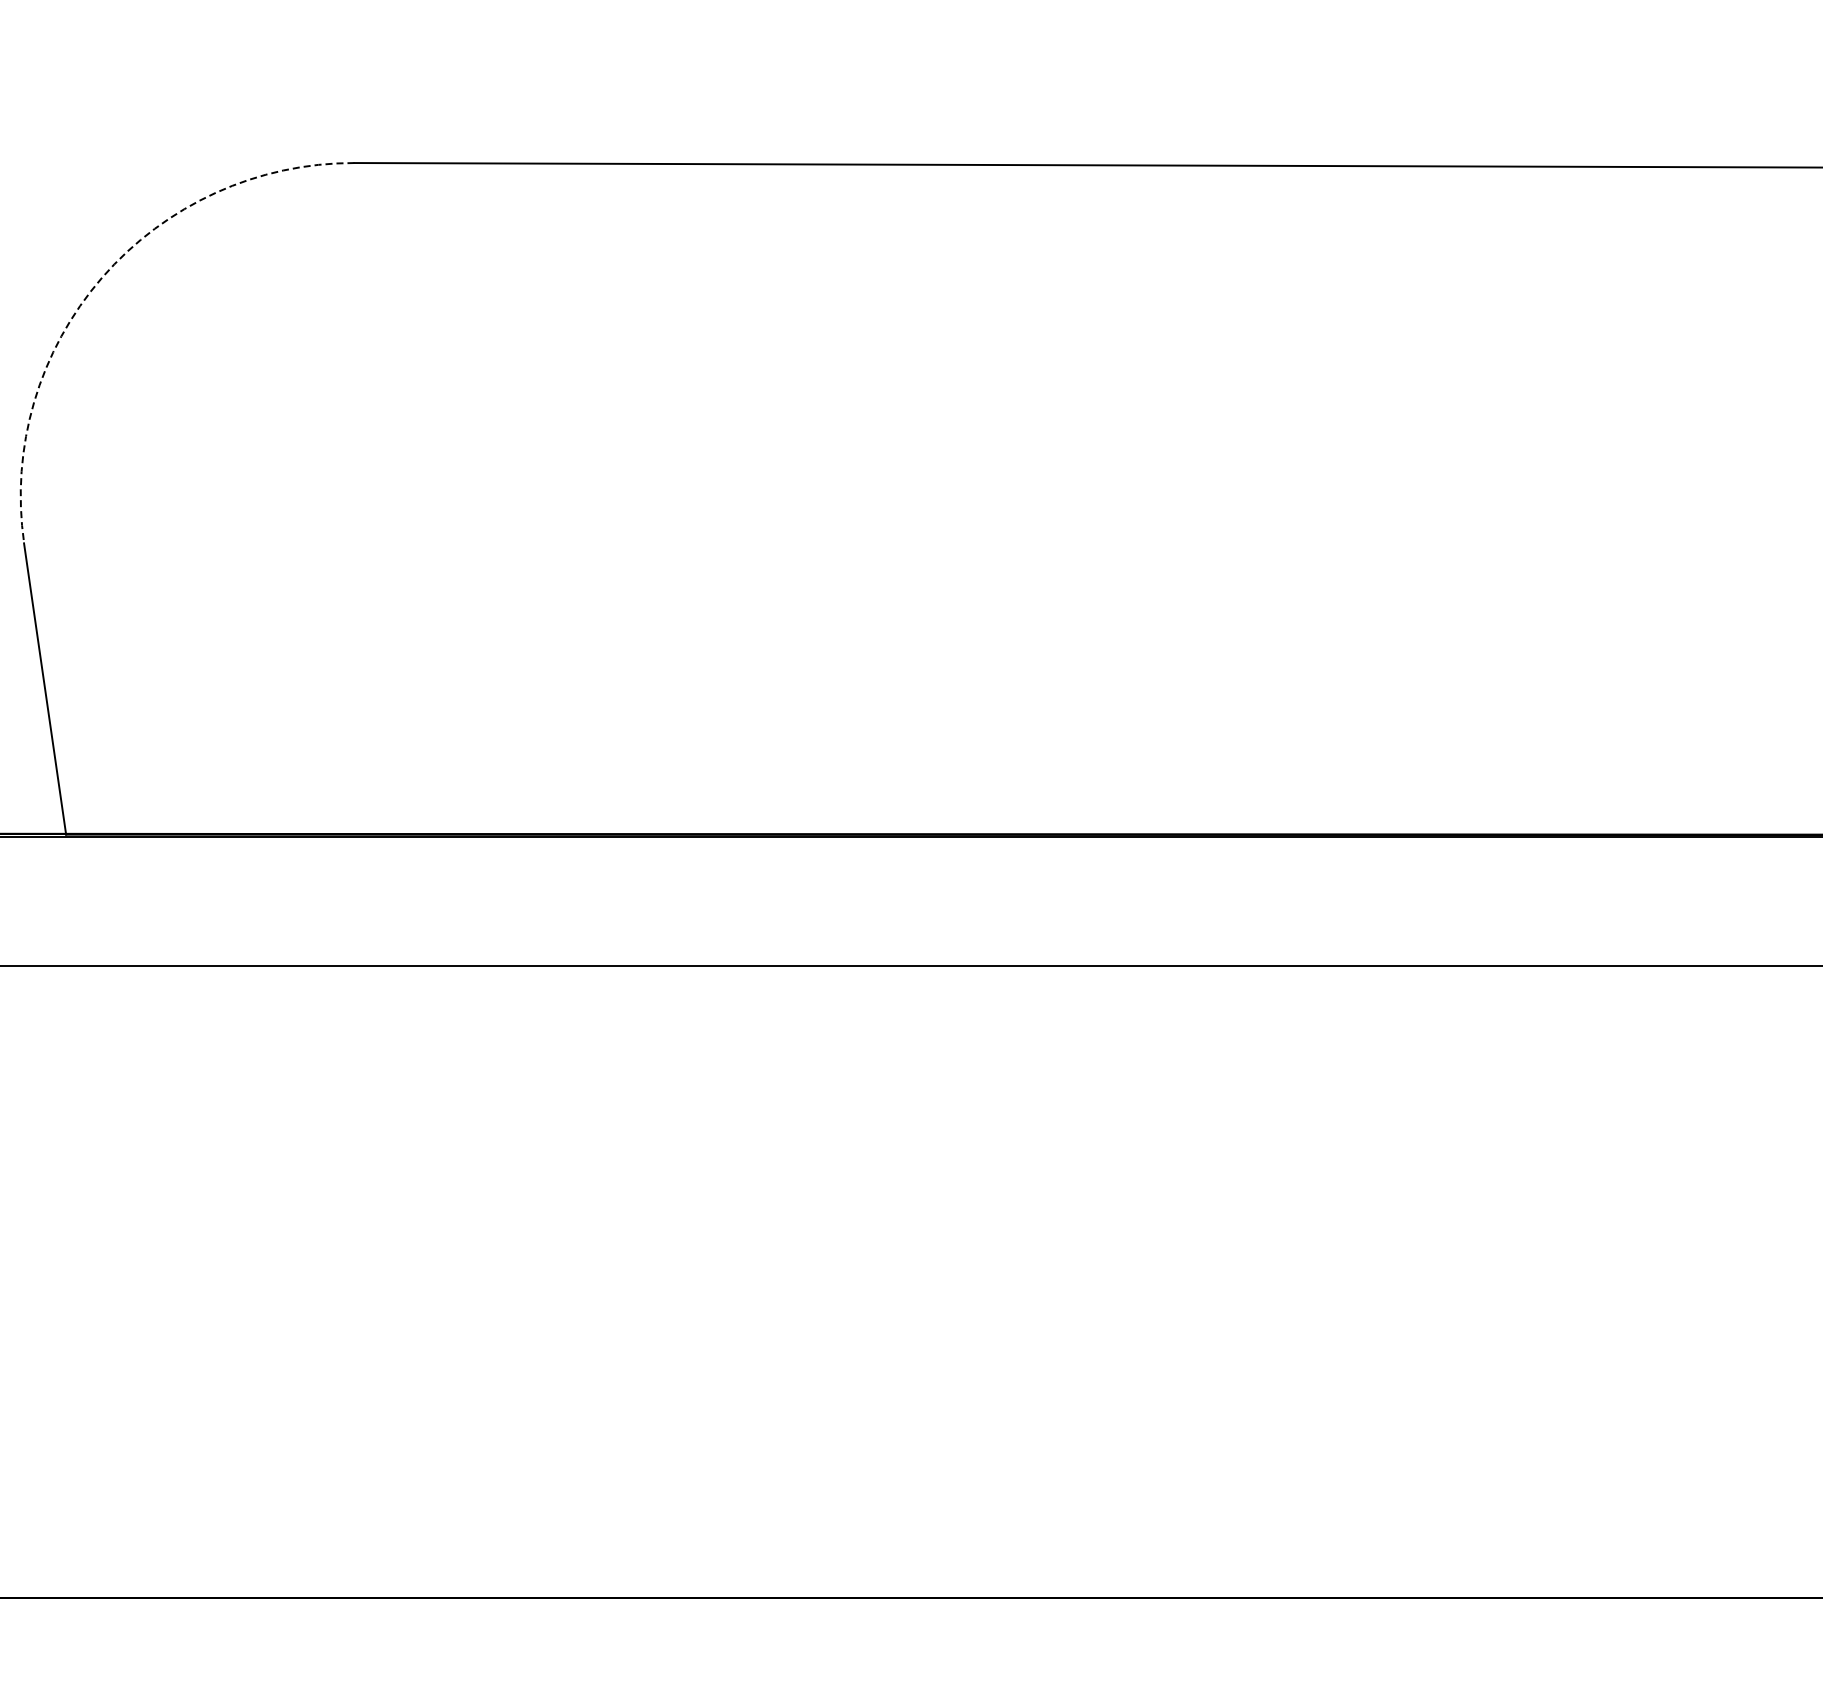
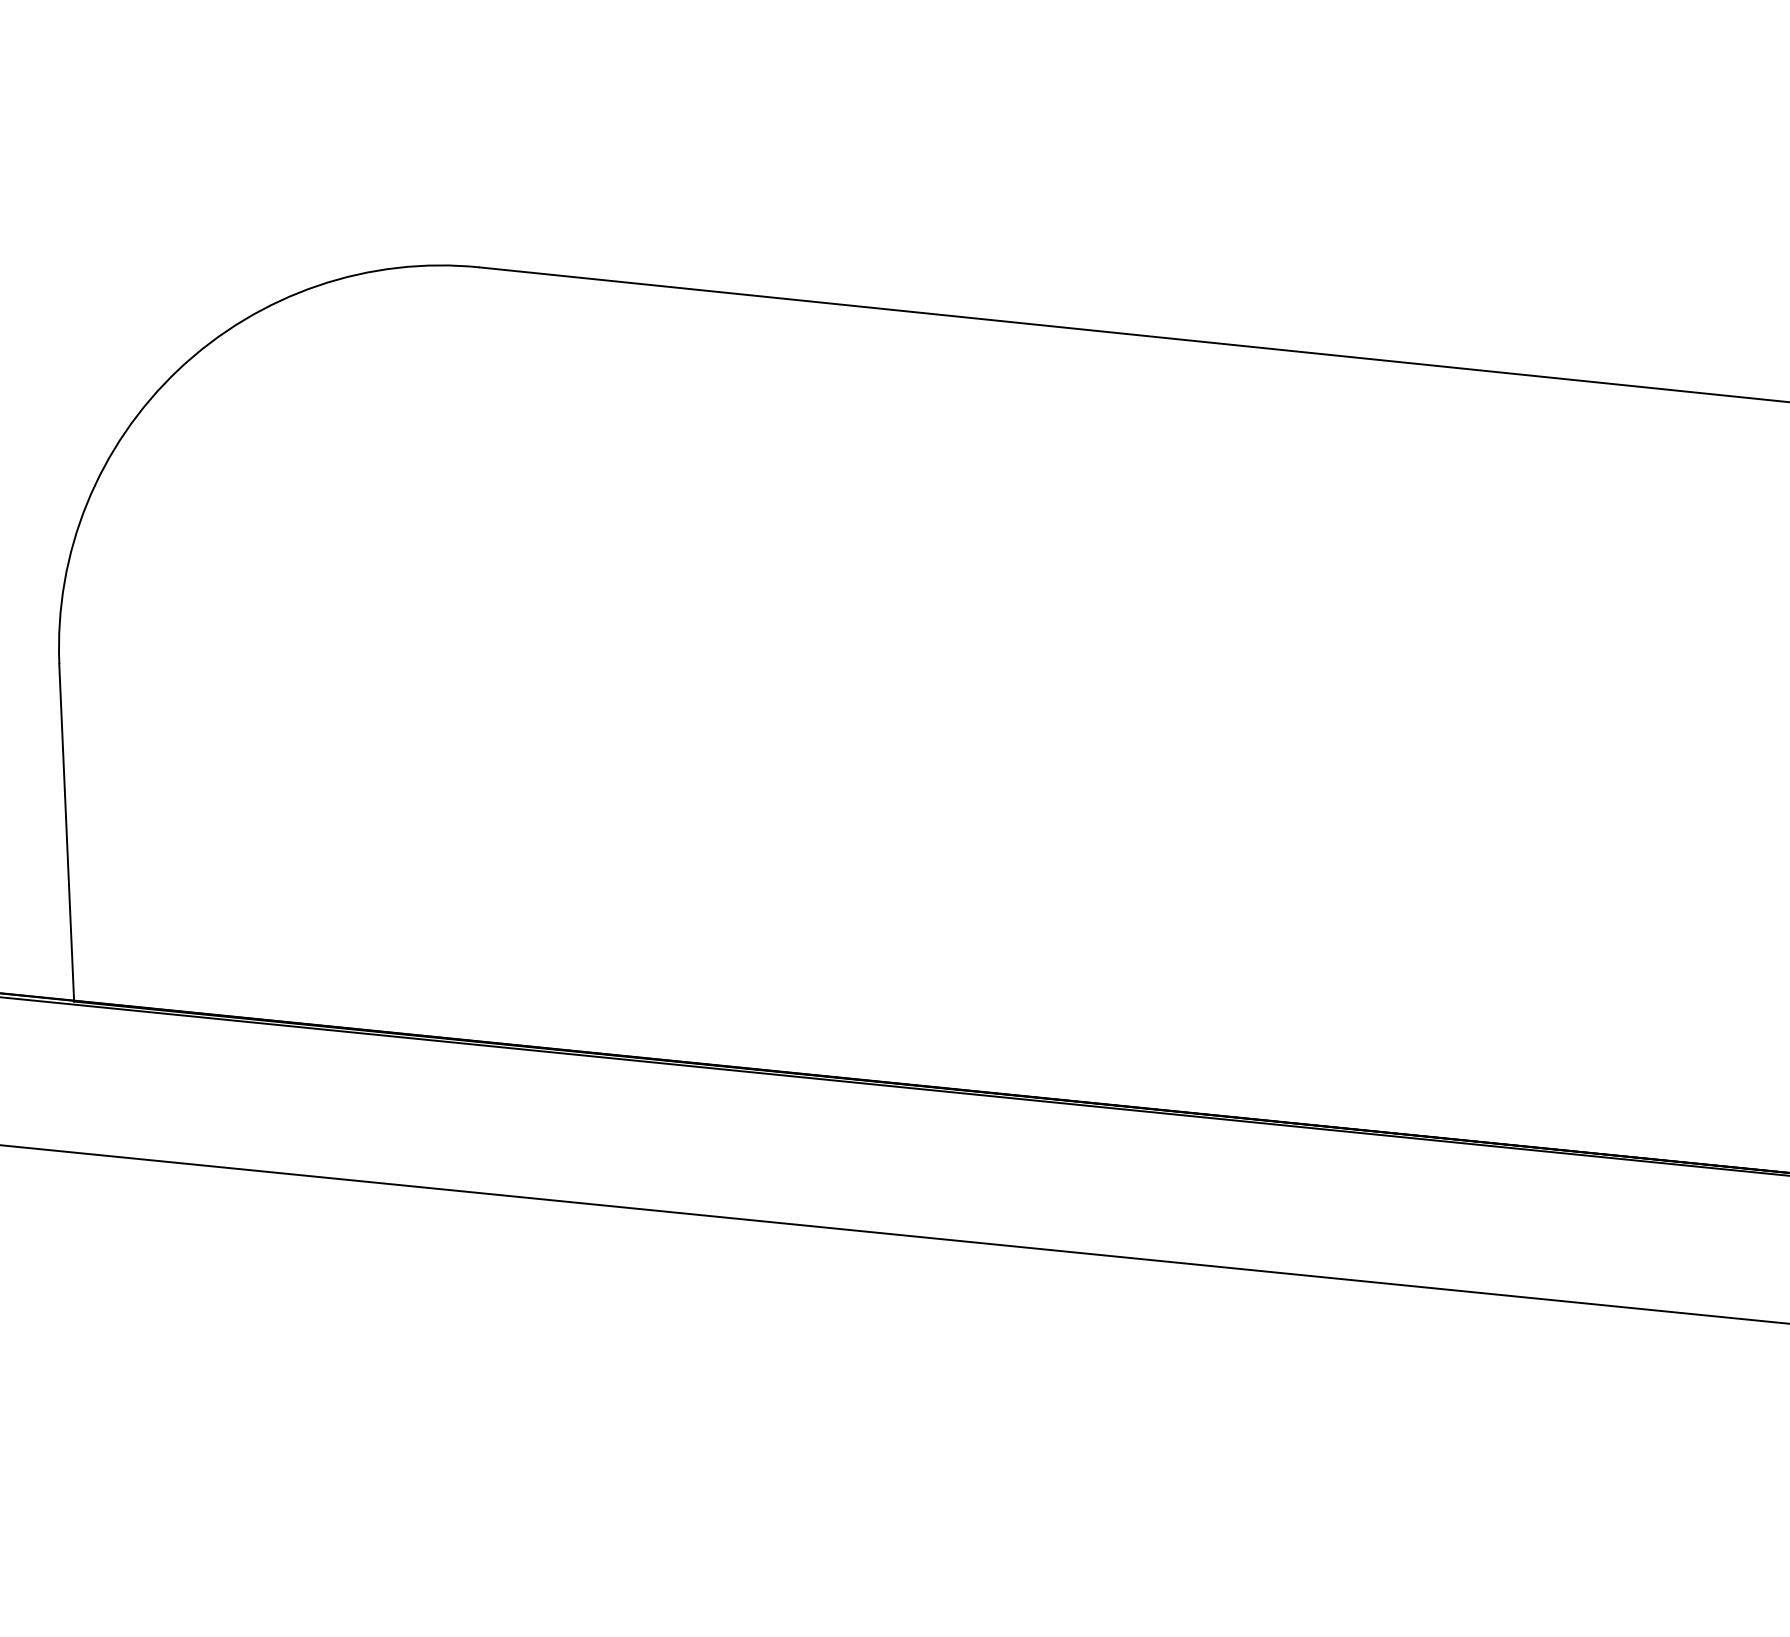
arc: (102, 277) -> (179, 369), dashed -> solid

